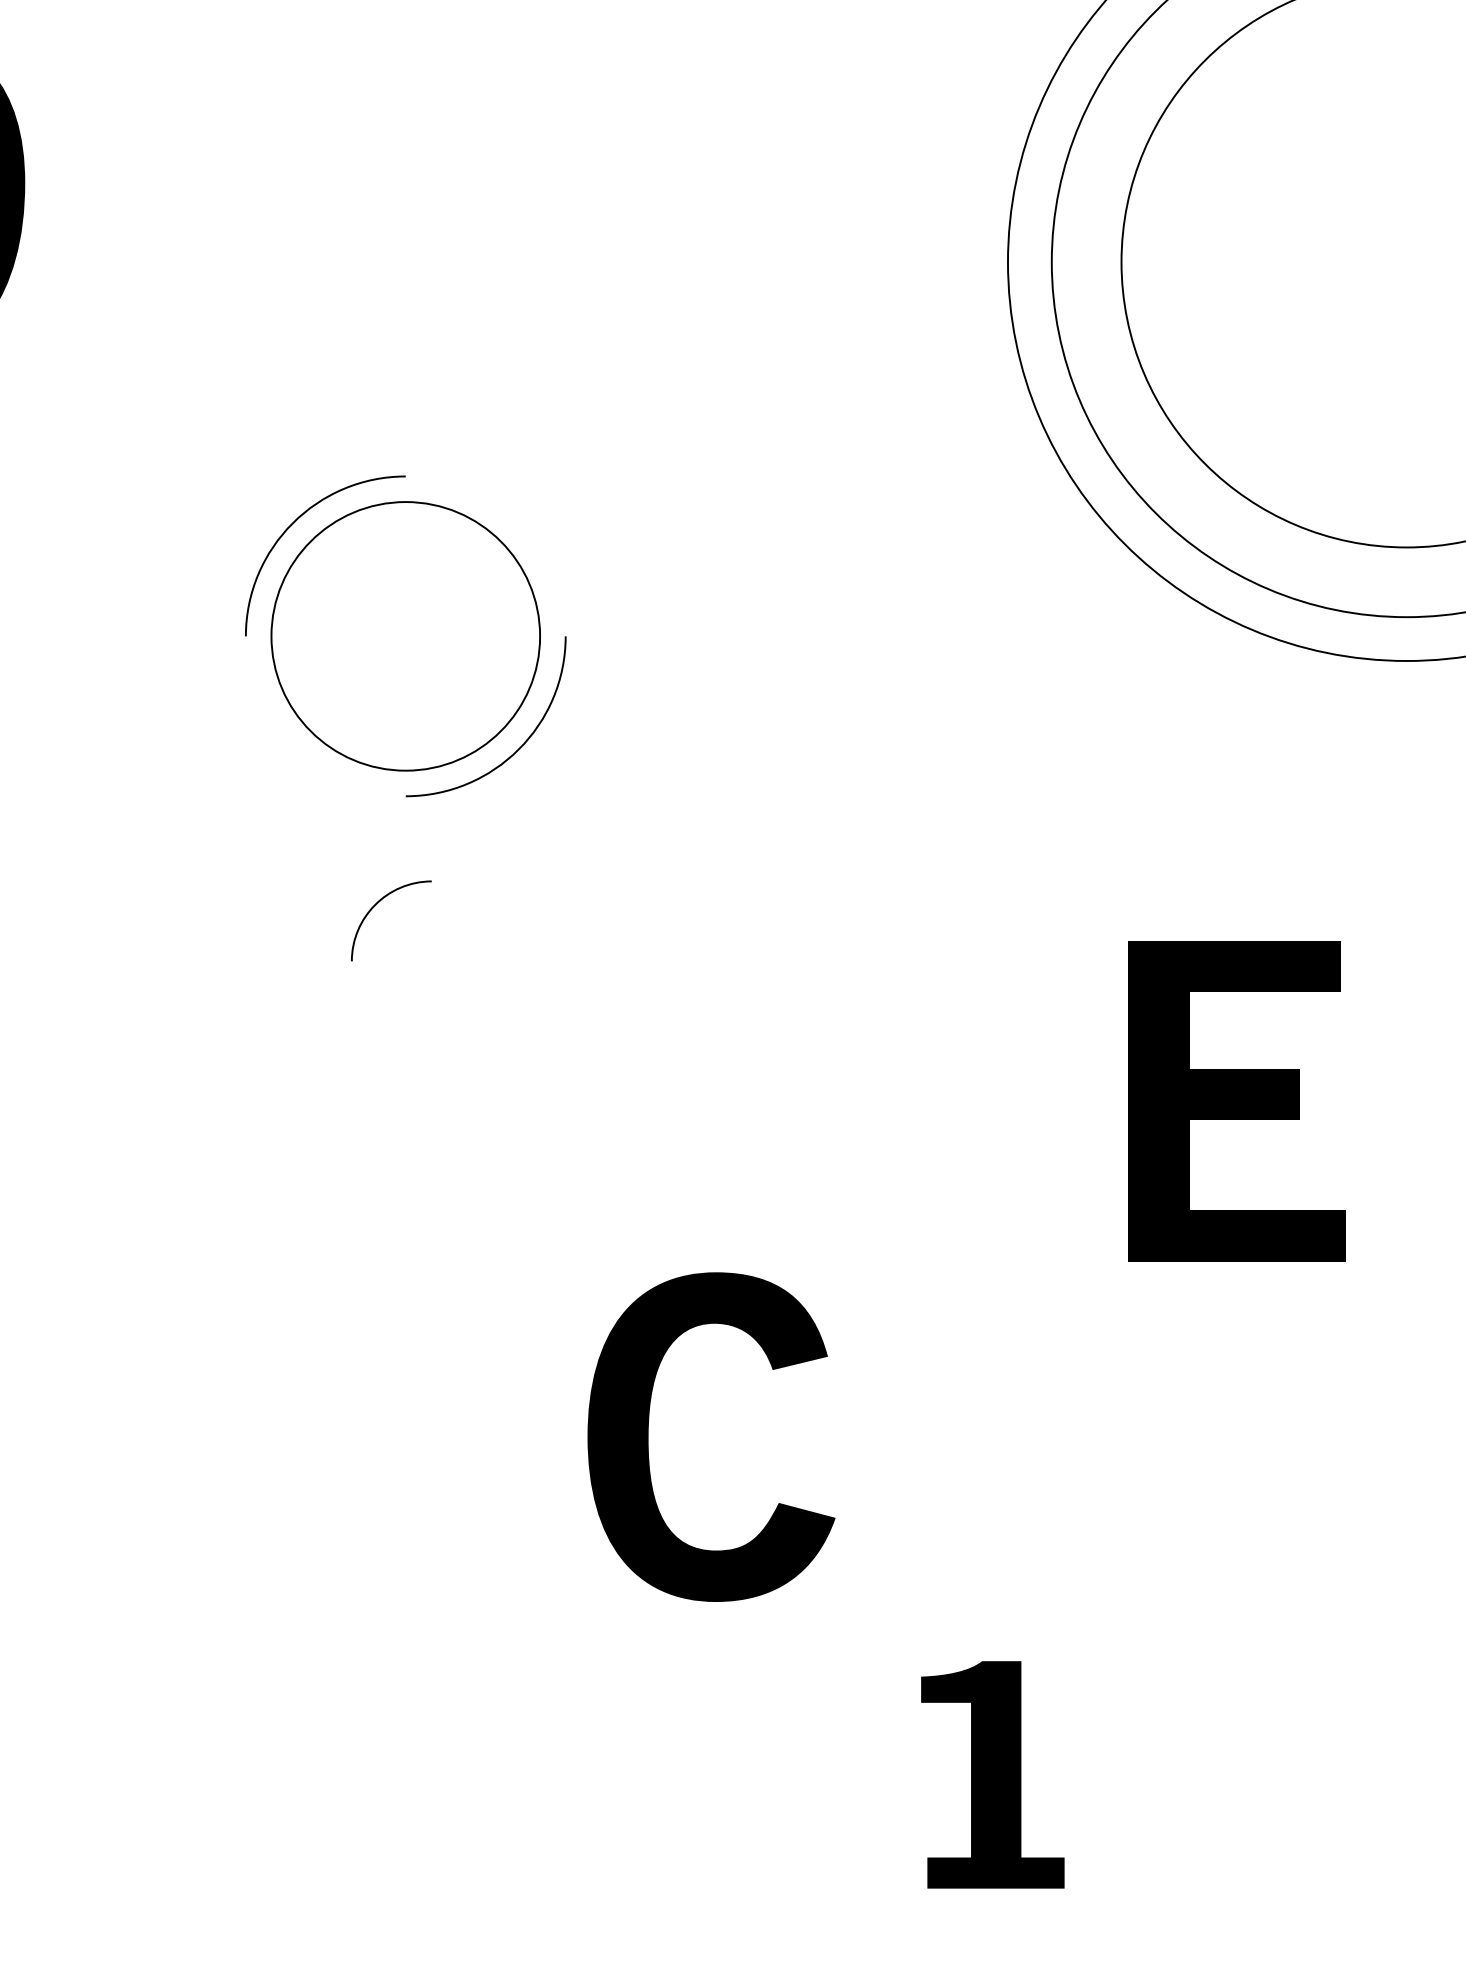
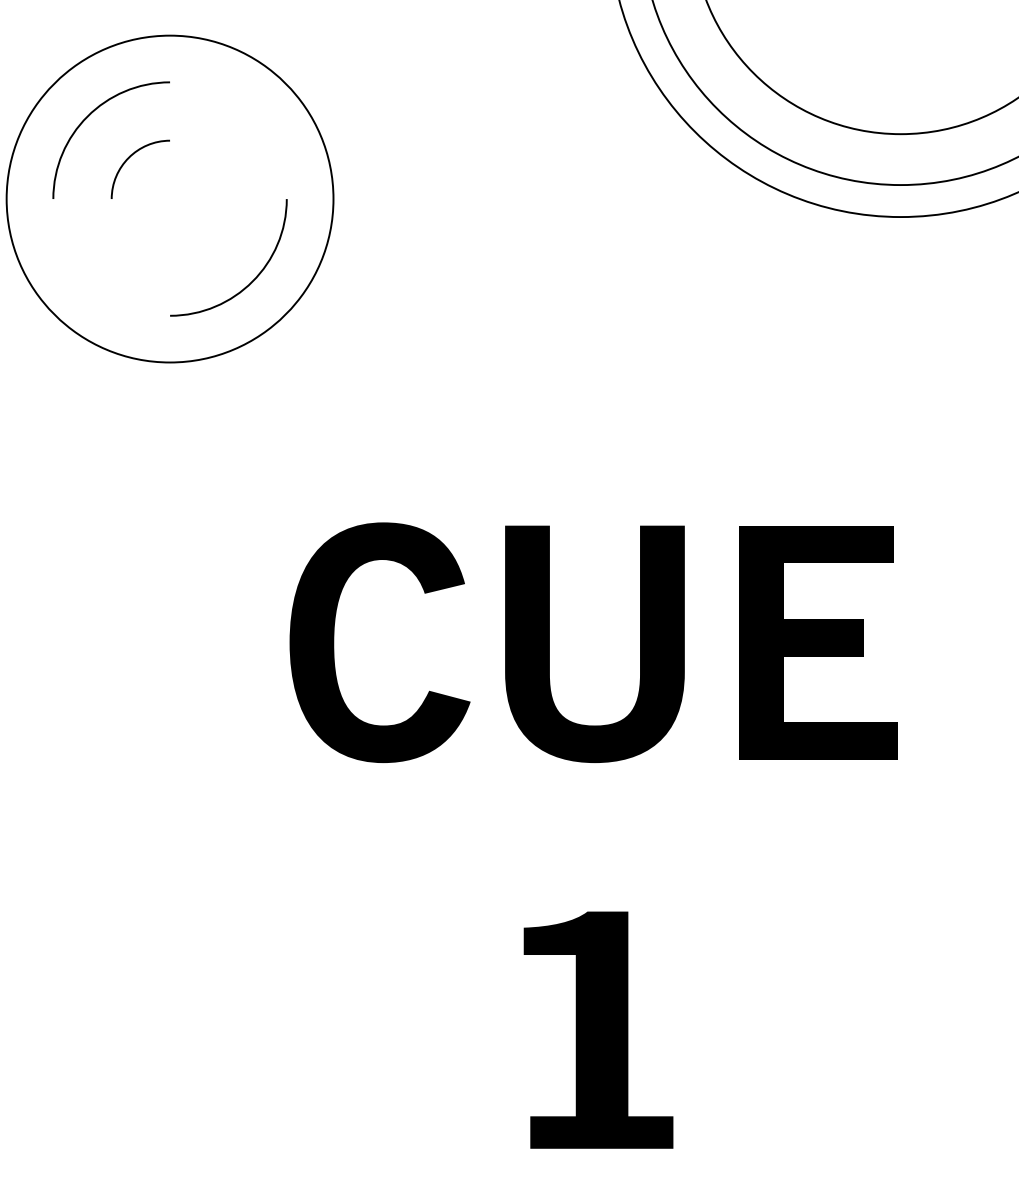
circle: (405, 636) -> (169, 199), size x1.67
curve: (376, 905) -> (129, 158), moved
part: (1236, 1101) -> (818, 643), moved
fill: (987, 1246) -> (594, 644), added
part: (648, 1436) -> (334, 642), moved
part: (992, 1774) -> (598, 1029), size x1.43

